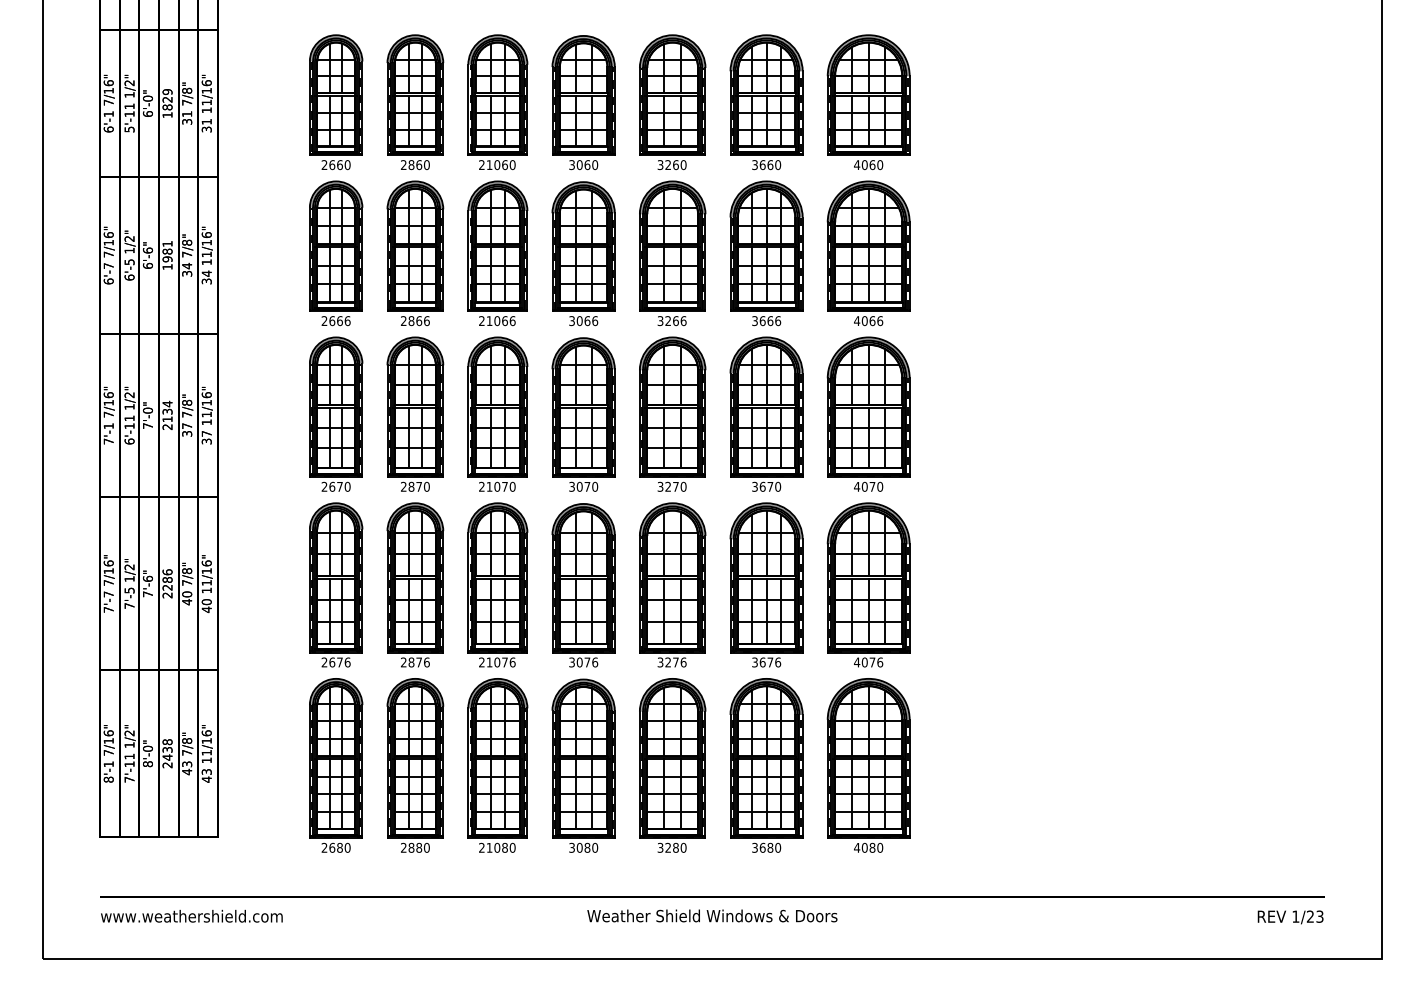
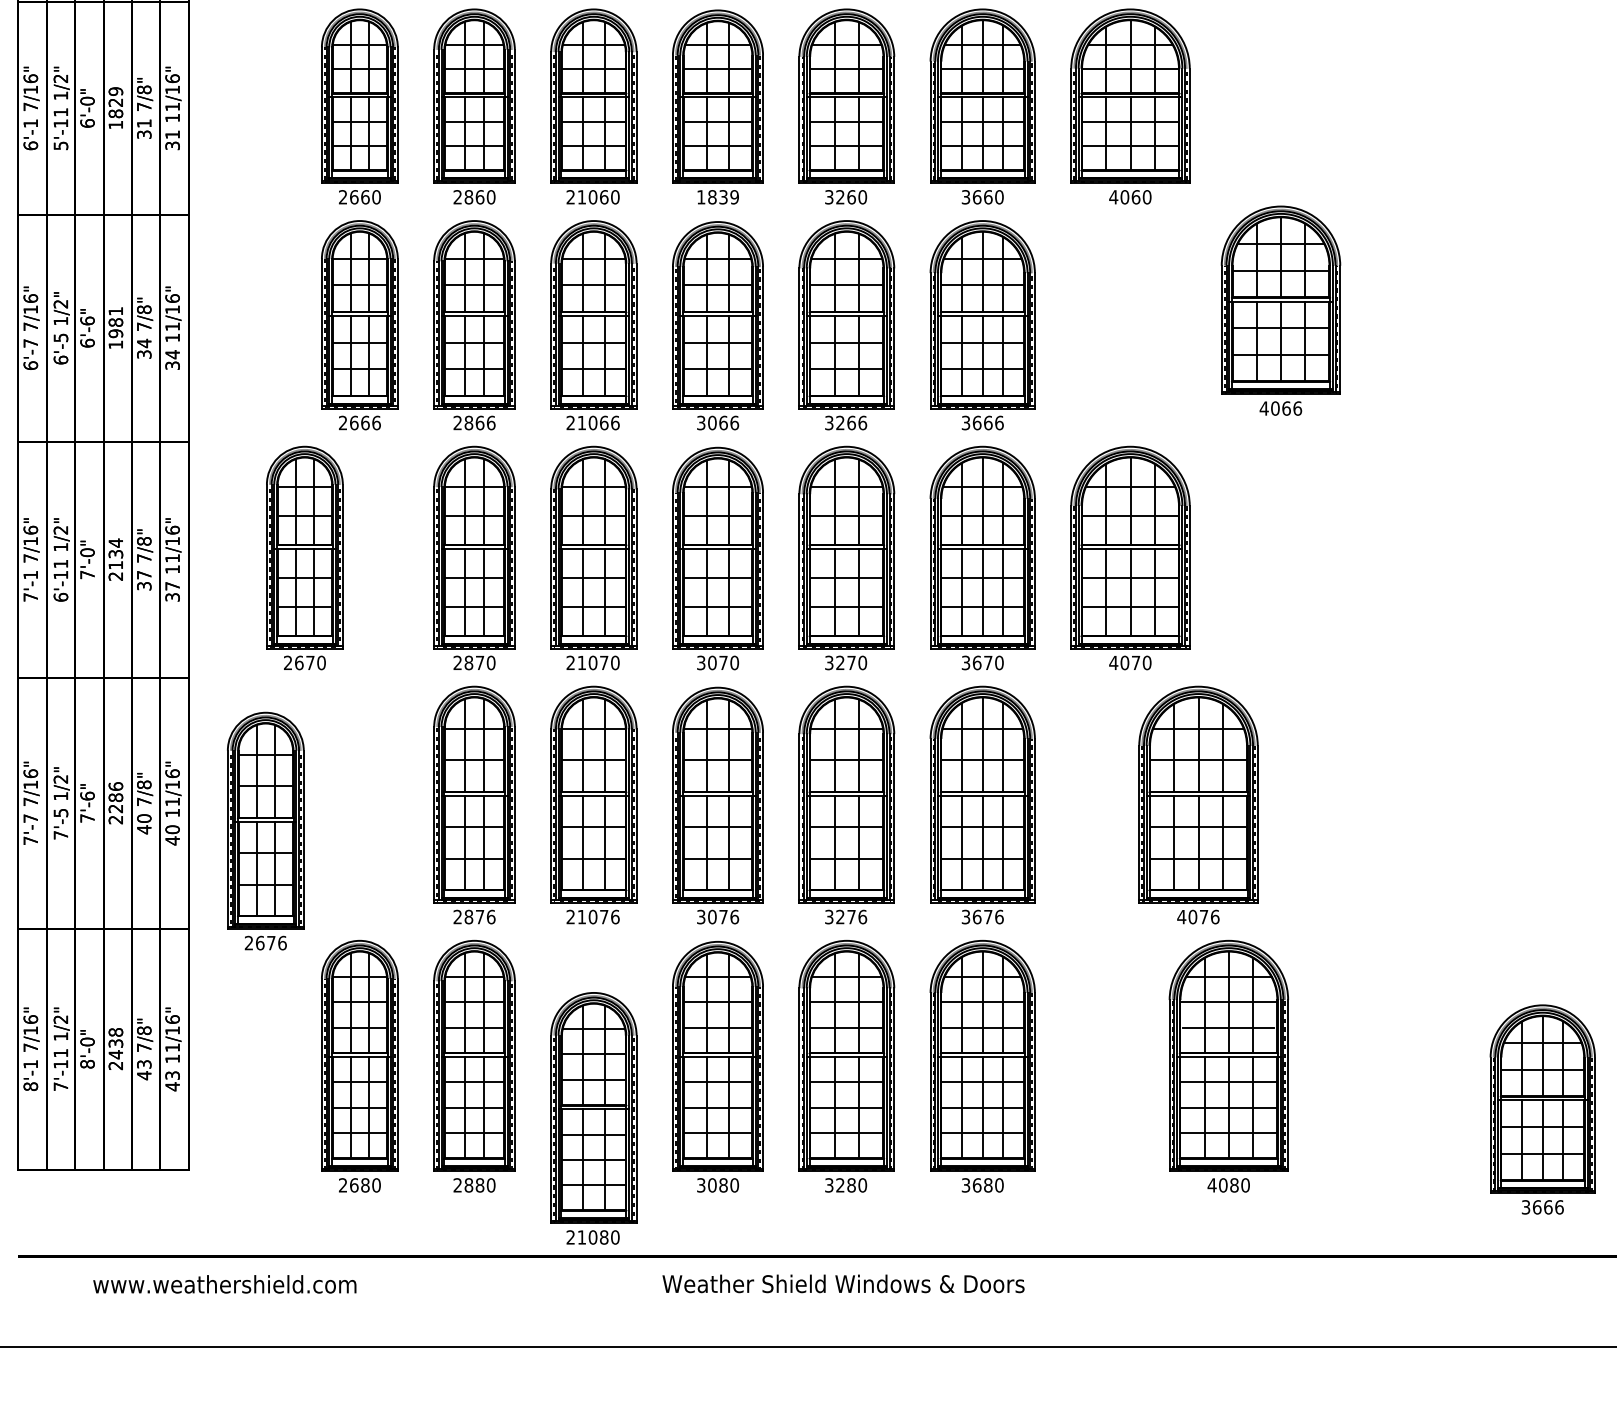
text: (583, 165) -> (717, 197), 3060 -> 1839
part: (868, 253) -> (1280, 310), moved
part: (336, 413) -> (305, 556), moved
part: (336, 584) -> (266, 830), moved
part: (868, 584) -> (1198, 804), moved
part: (497, 765) -> (593, 1118), moved
part: (868, 765) -> (1228, 1066), moved
part: (1153, 795) -> (1542, 1109), added
text: (191, 915) -> (224, 1283), moved
text: (712, 915) -> (843, 1283), moved

